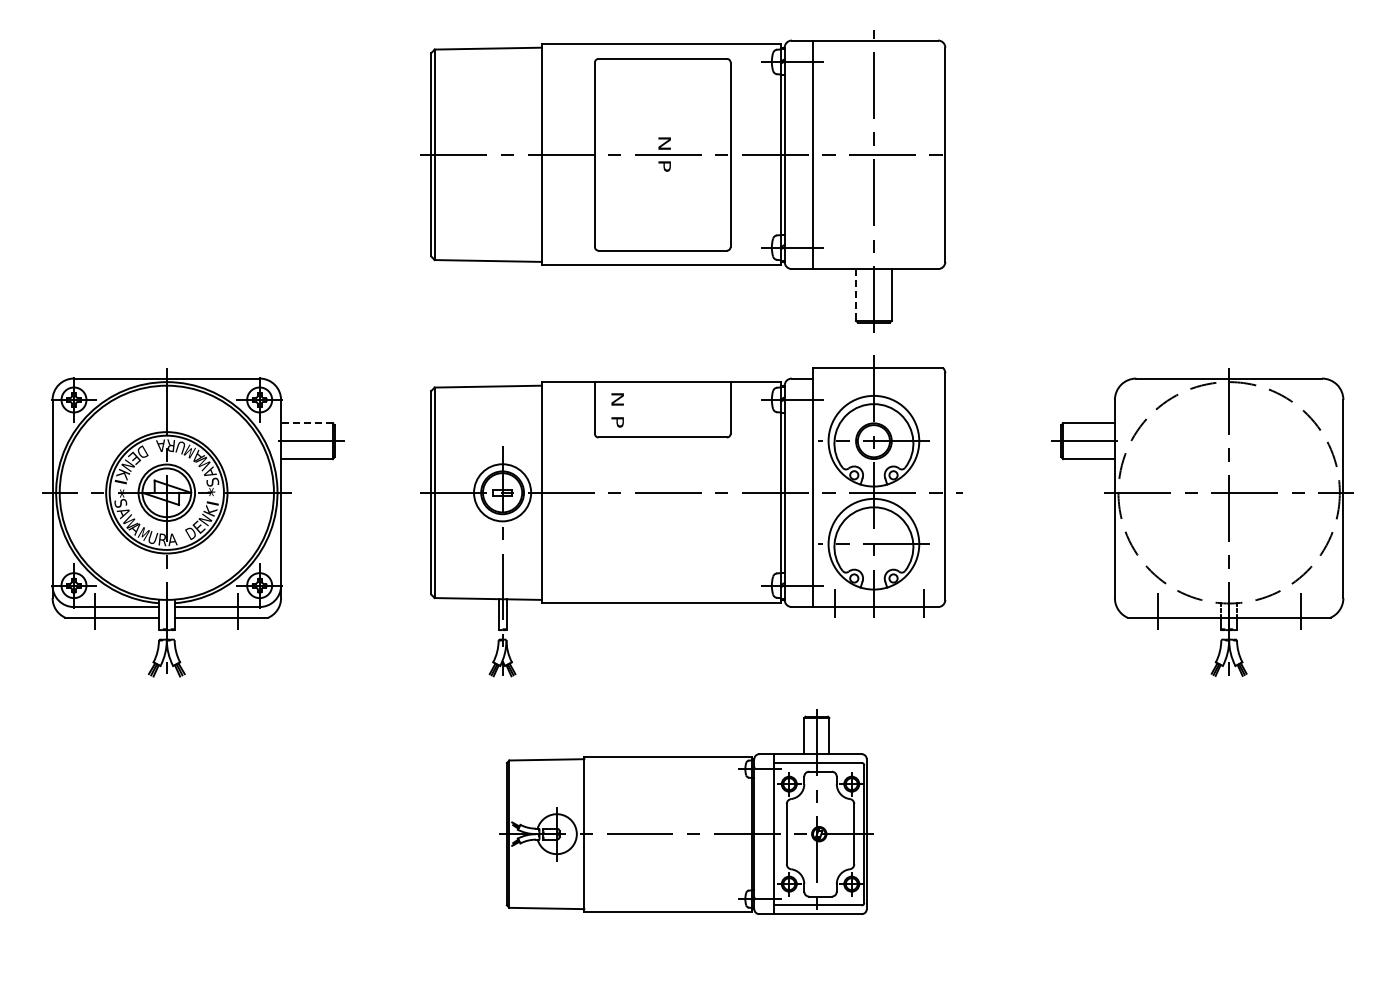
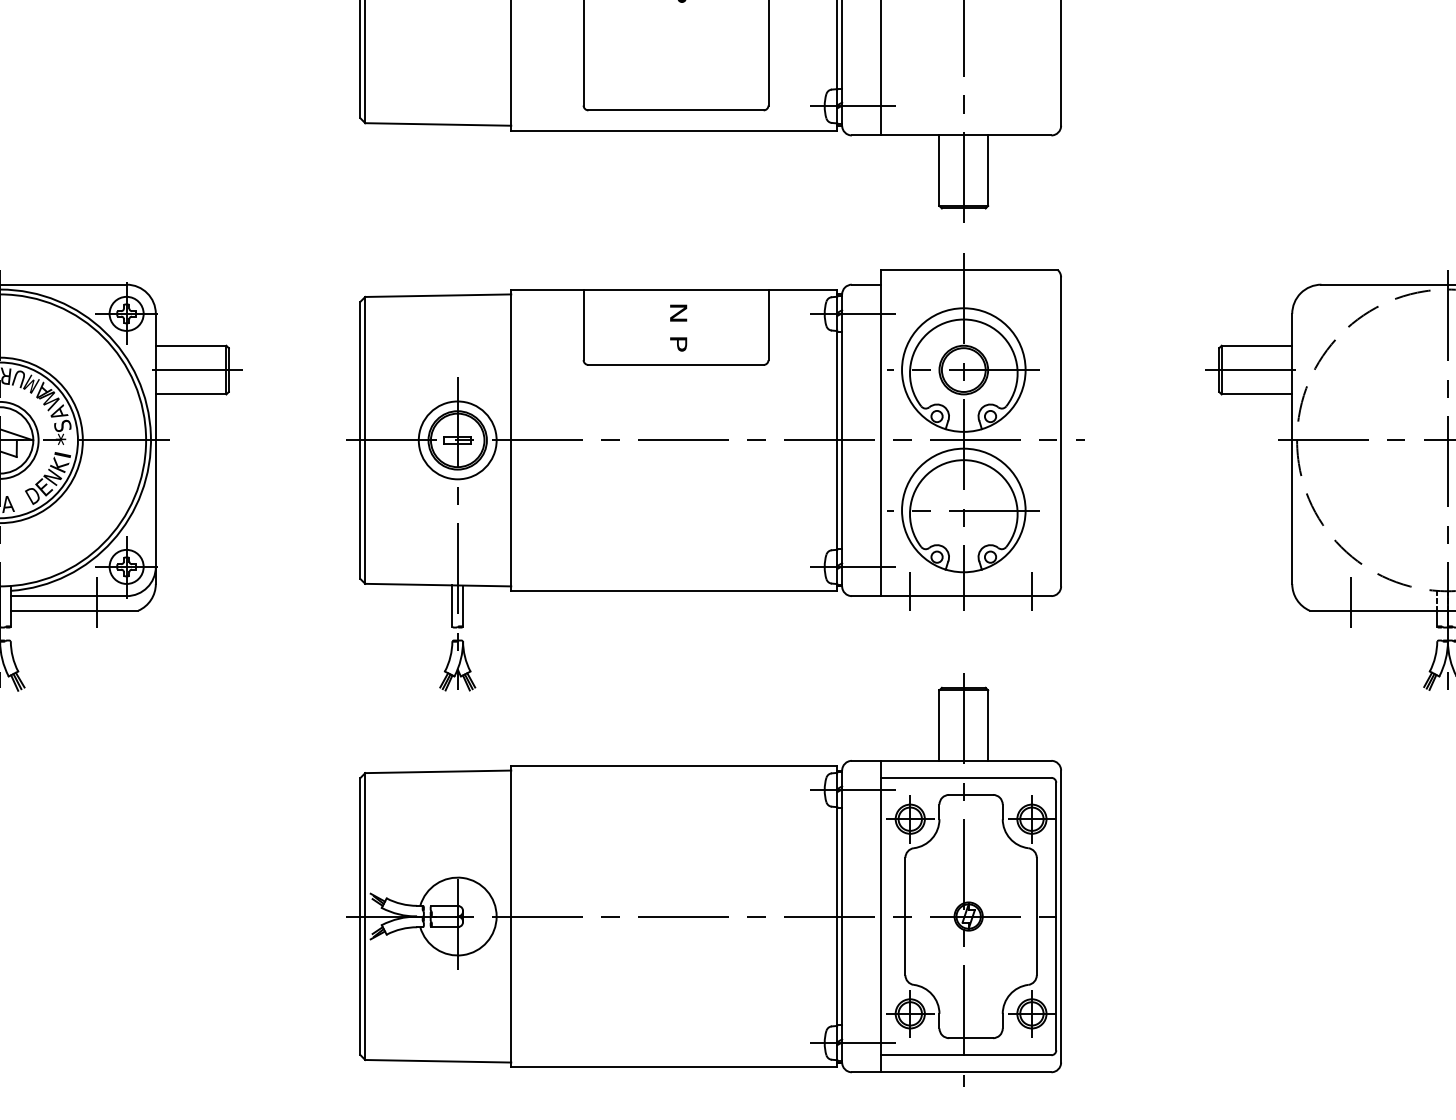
line: (856, 294) -> (940, 170), dashed -> solid
text: (617, 410) -> (678, 328), moved
line: (306, 423) -> (190, 345), dashed -> solid
part: (683, 815) -> (704, 880), size x1.43

